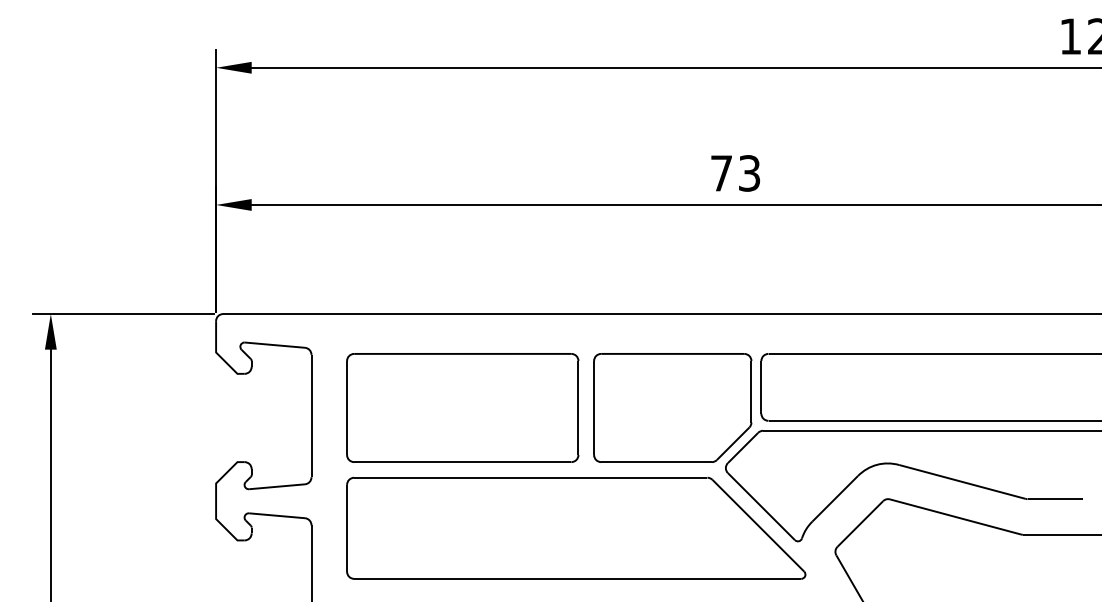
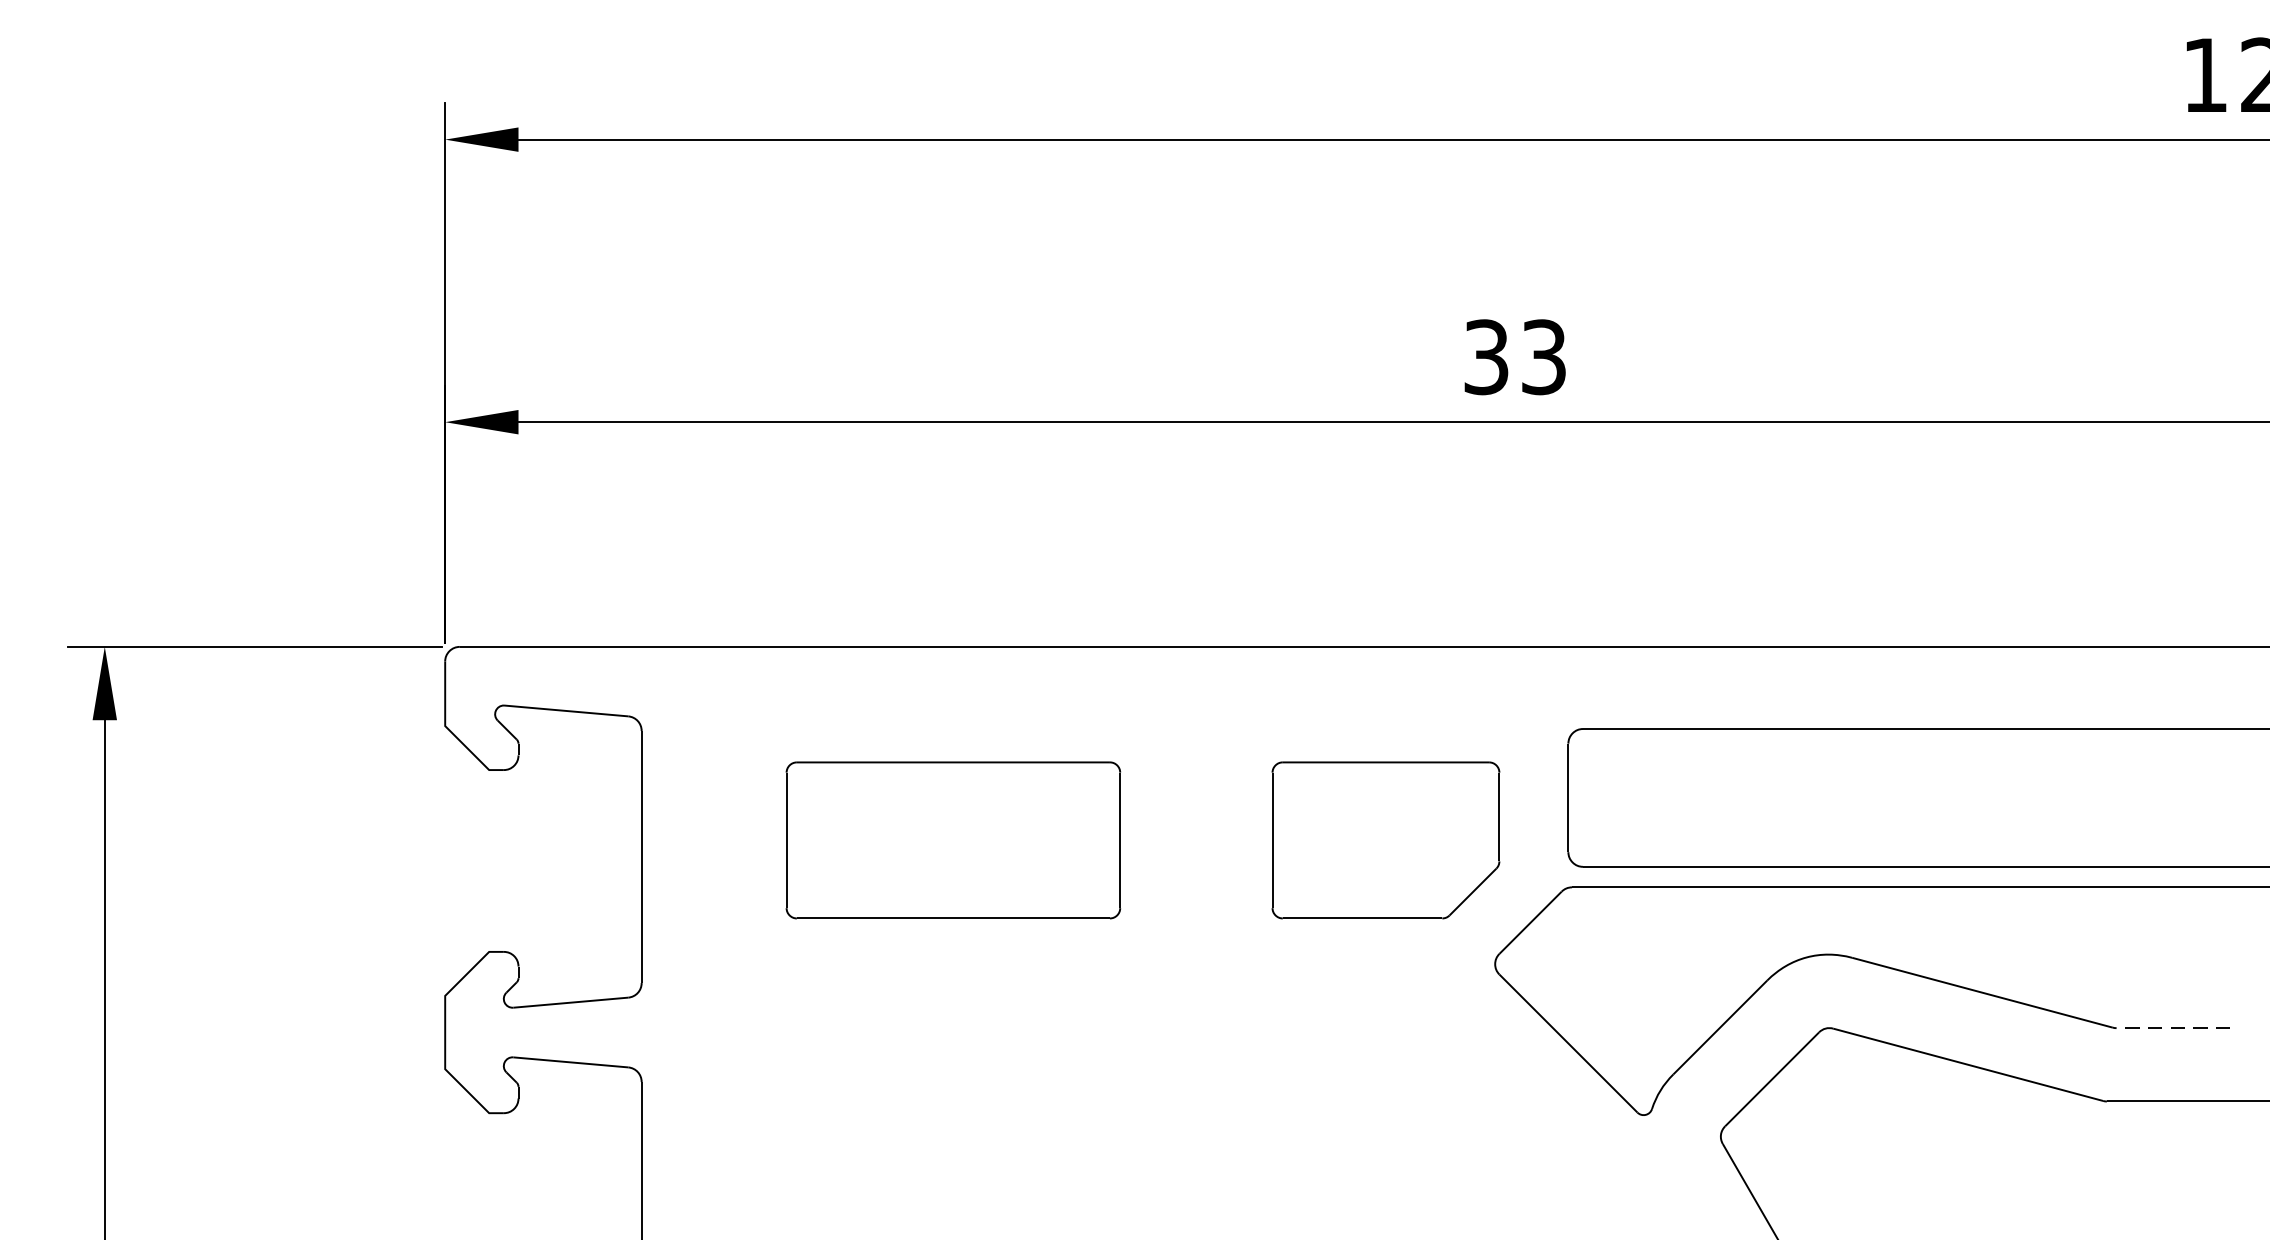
text: (721, 173) -> (1486, 357), 73 -> 33
part: (462, 407) -> (952, 839), size x0.7
part: (672, 407) -> (1385, 839), size x0.7
line: (1055, 499) -> (2174, 1028), solid -> dashed
part: (576, 527) -> (1187, 1086), removed

